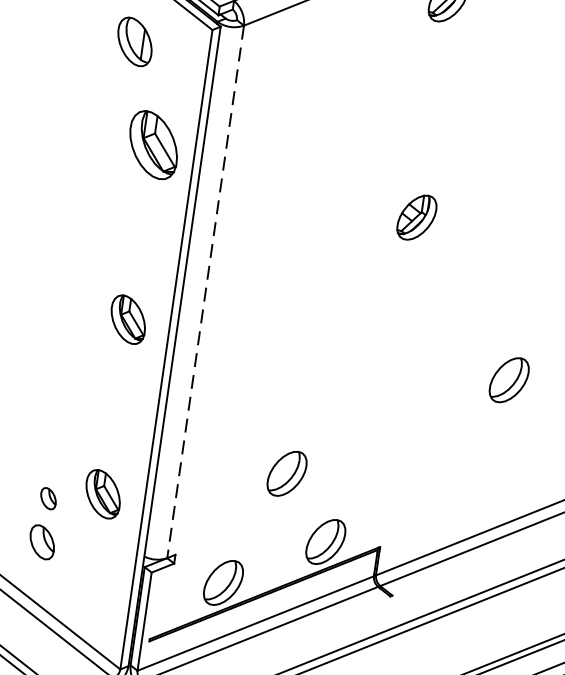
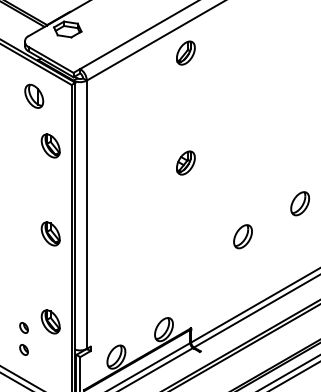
part: (153, 144) -> (50, 145), size x0.71
line: (204, 293) -> (86, 215), dashed -> solid
part: (286, 473) -> (139, 298), removed
part: (41, 541) -> (23, 349), size x0.62

